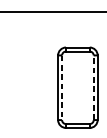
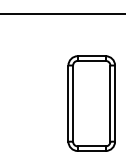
line: (93, 87) -> (110, 103), dashed -> solid
line: (62, 88) -> (73, 104), dashed -> solid

